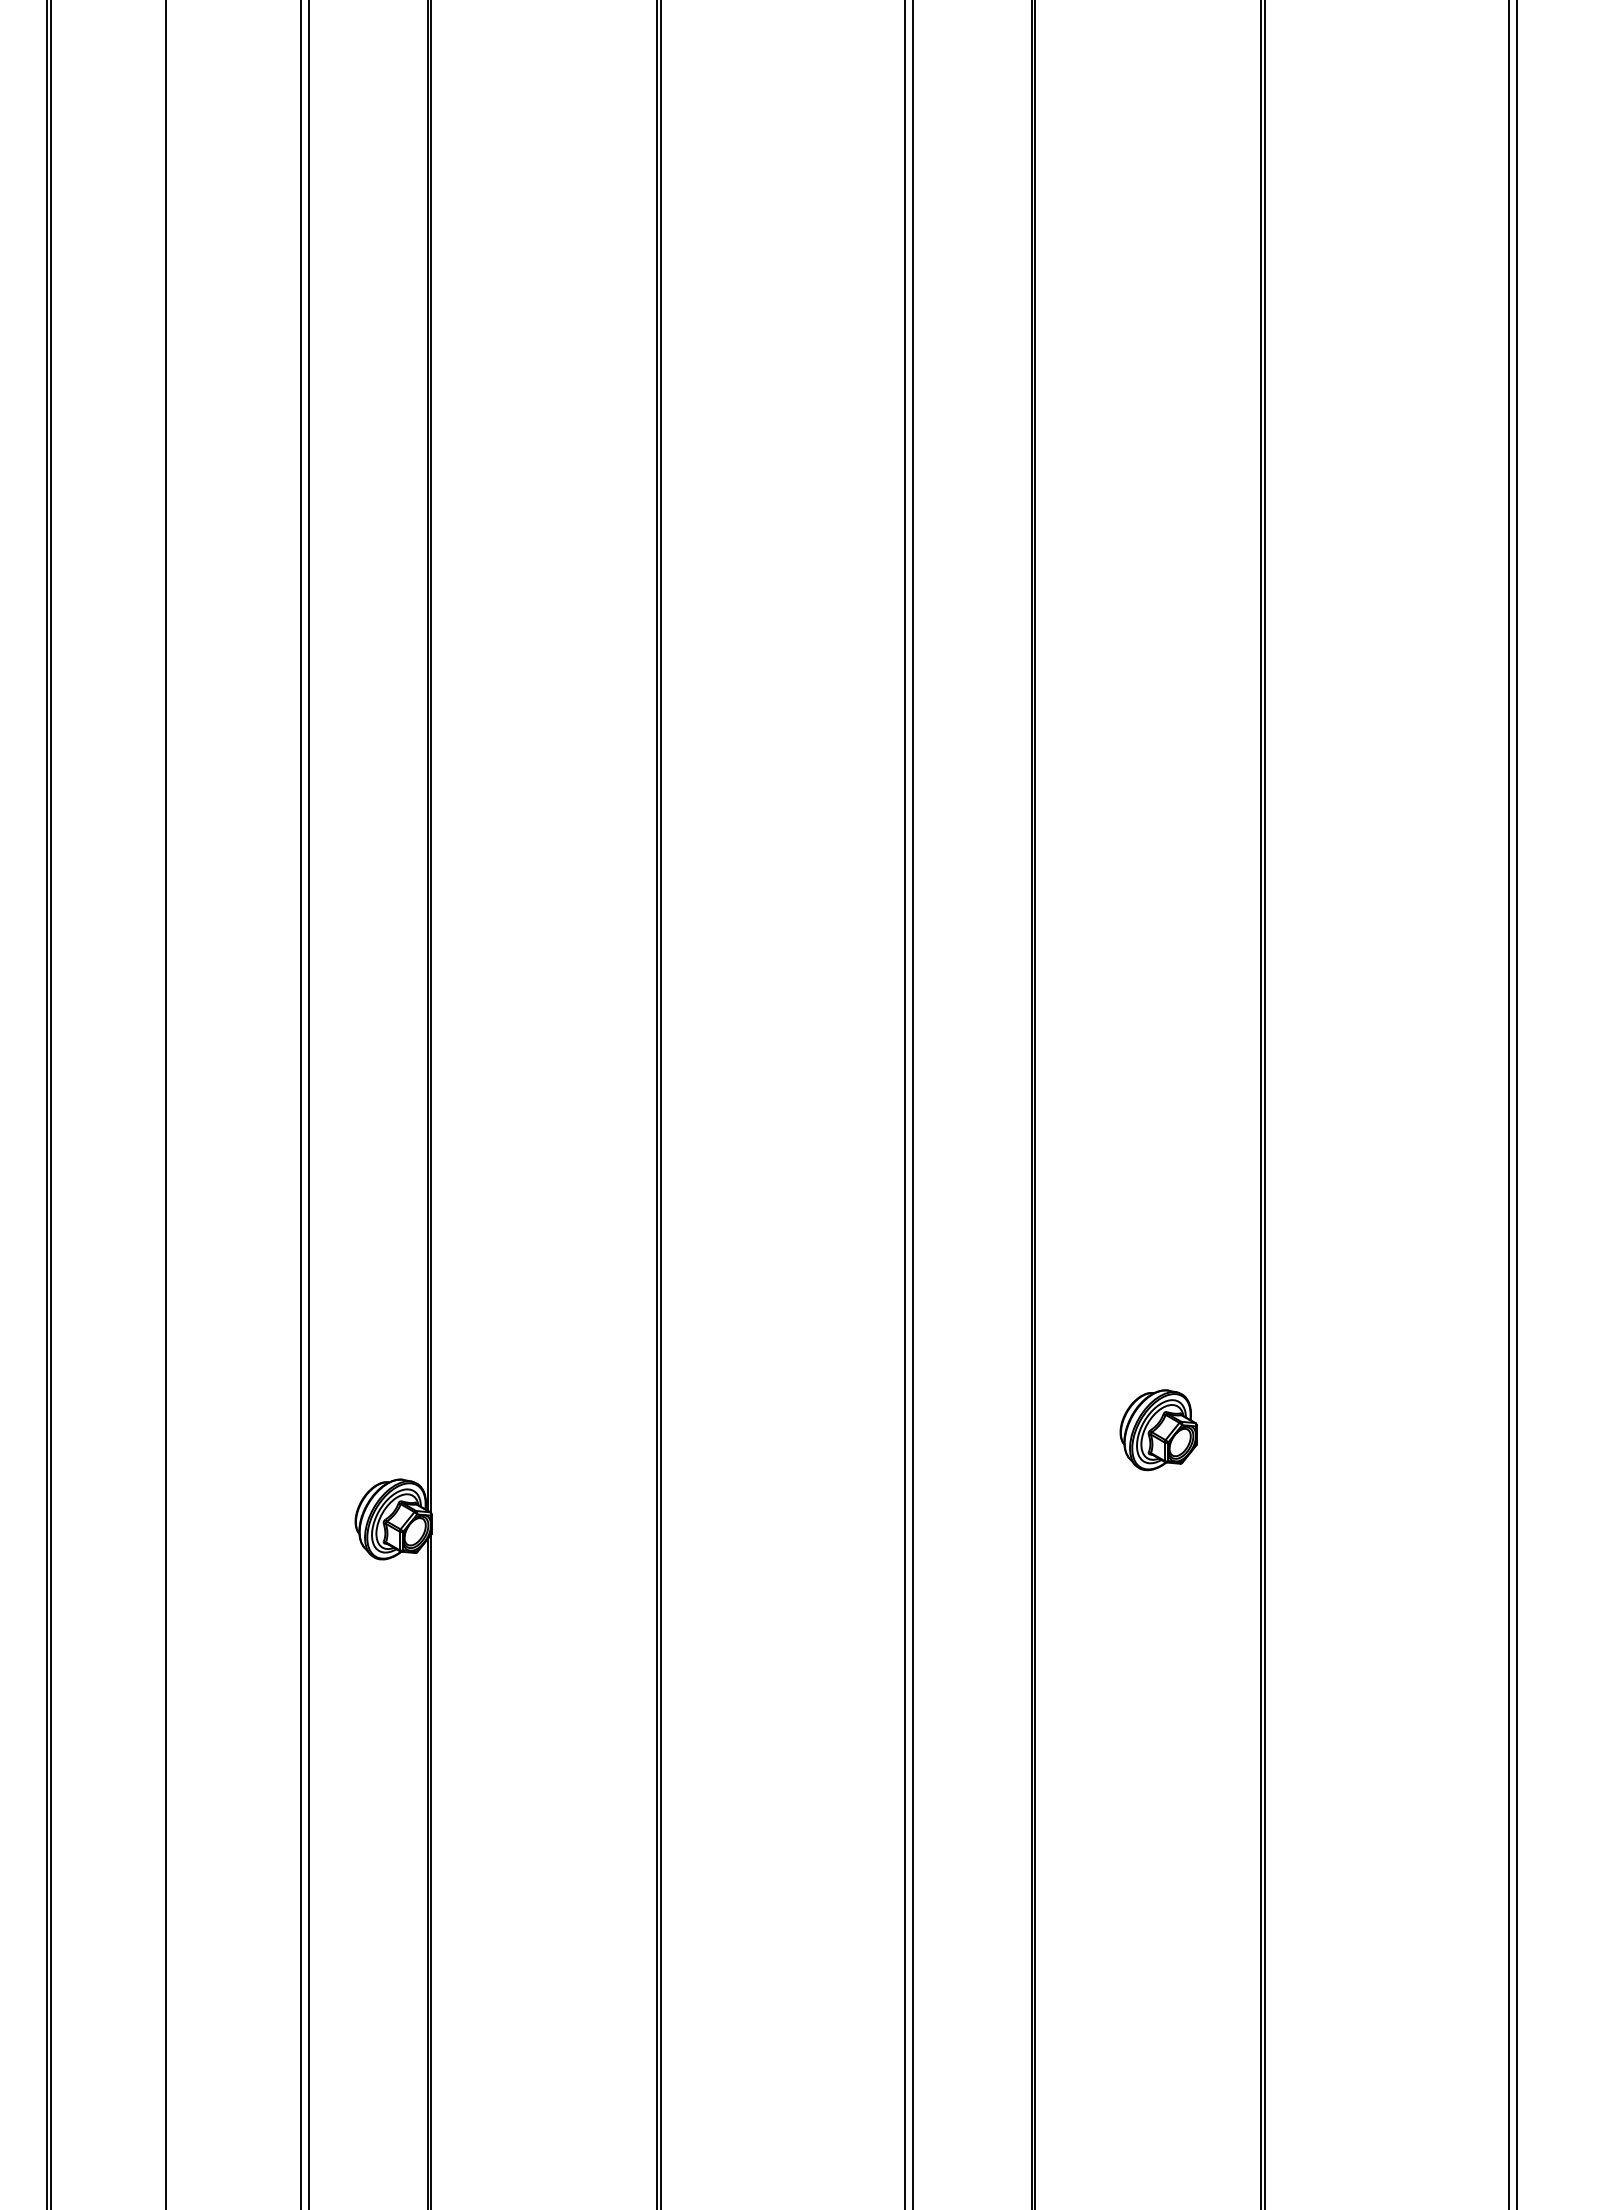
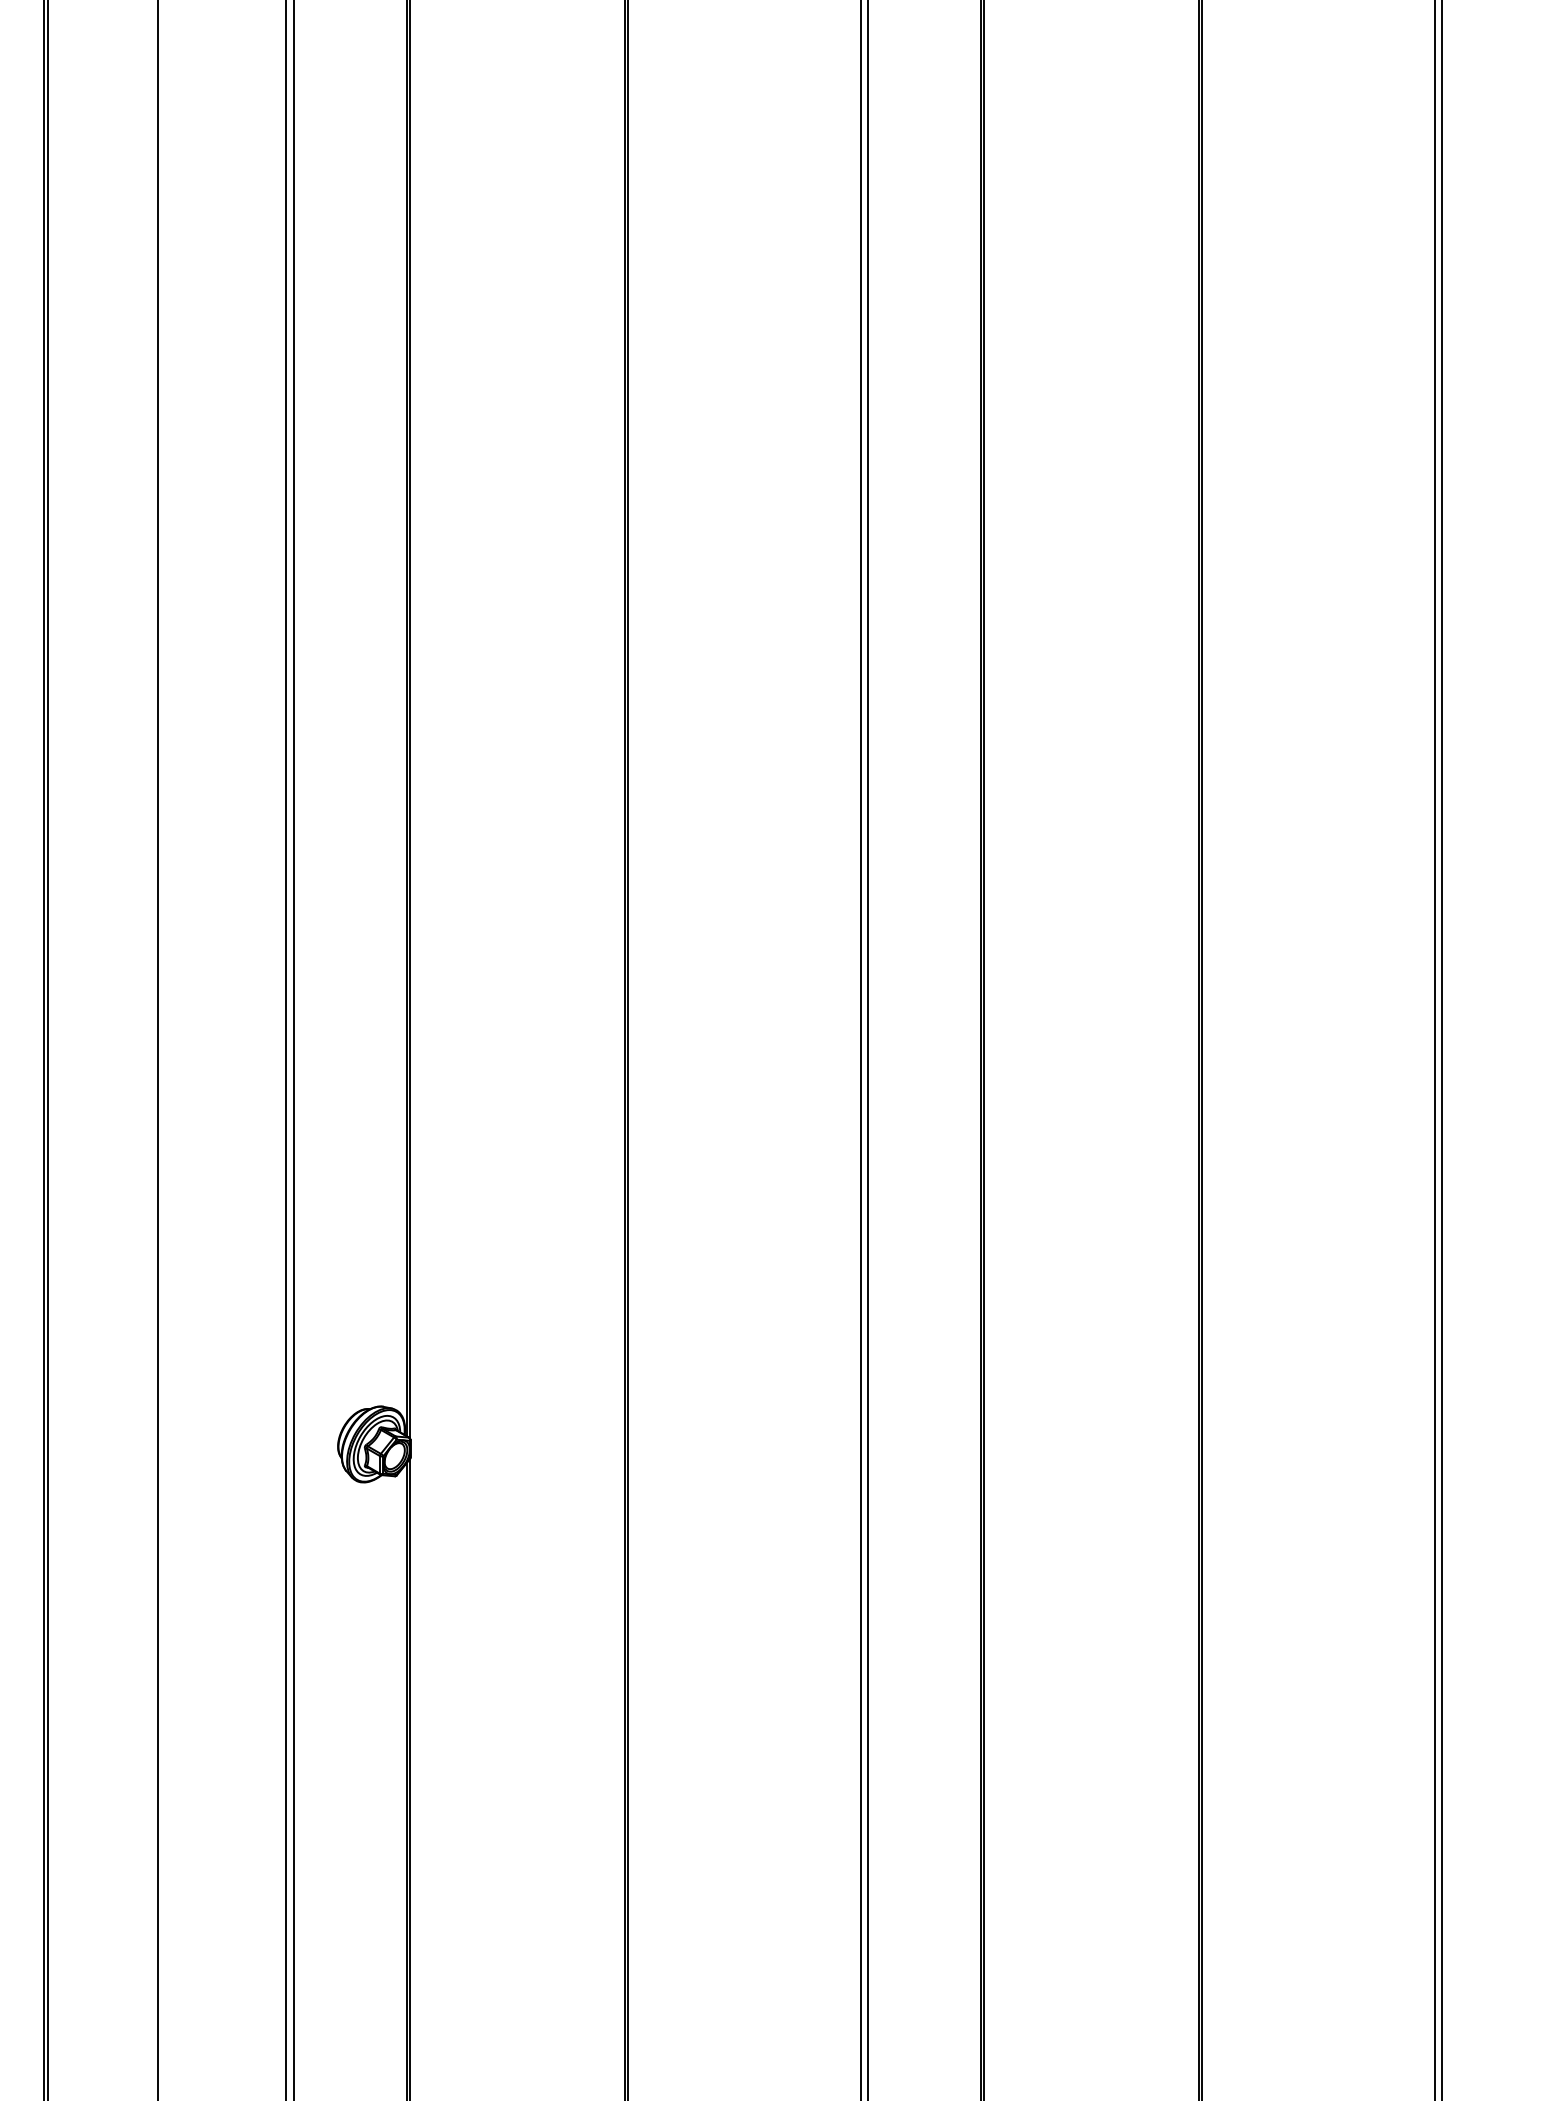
part: (1158, 1430) -> (1101, 1359), removed

